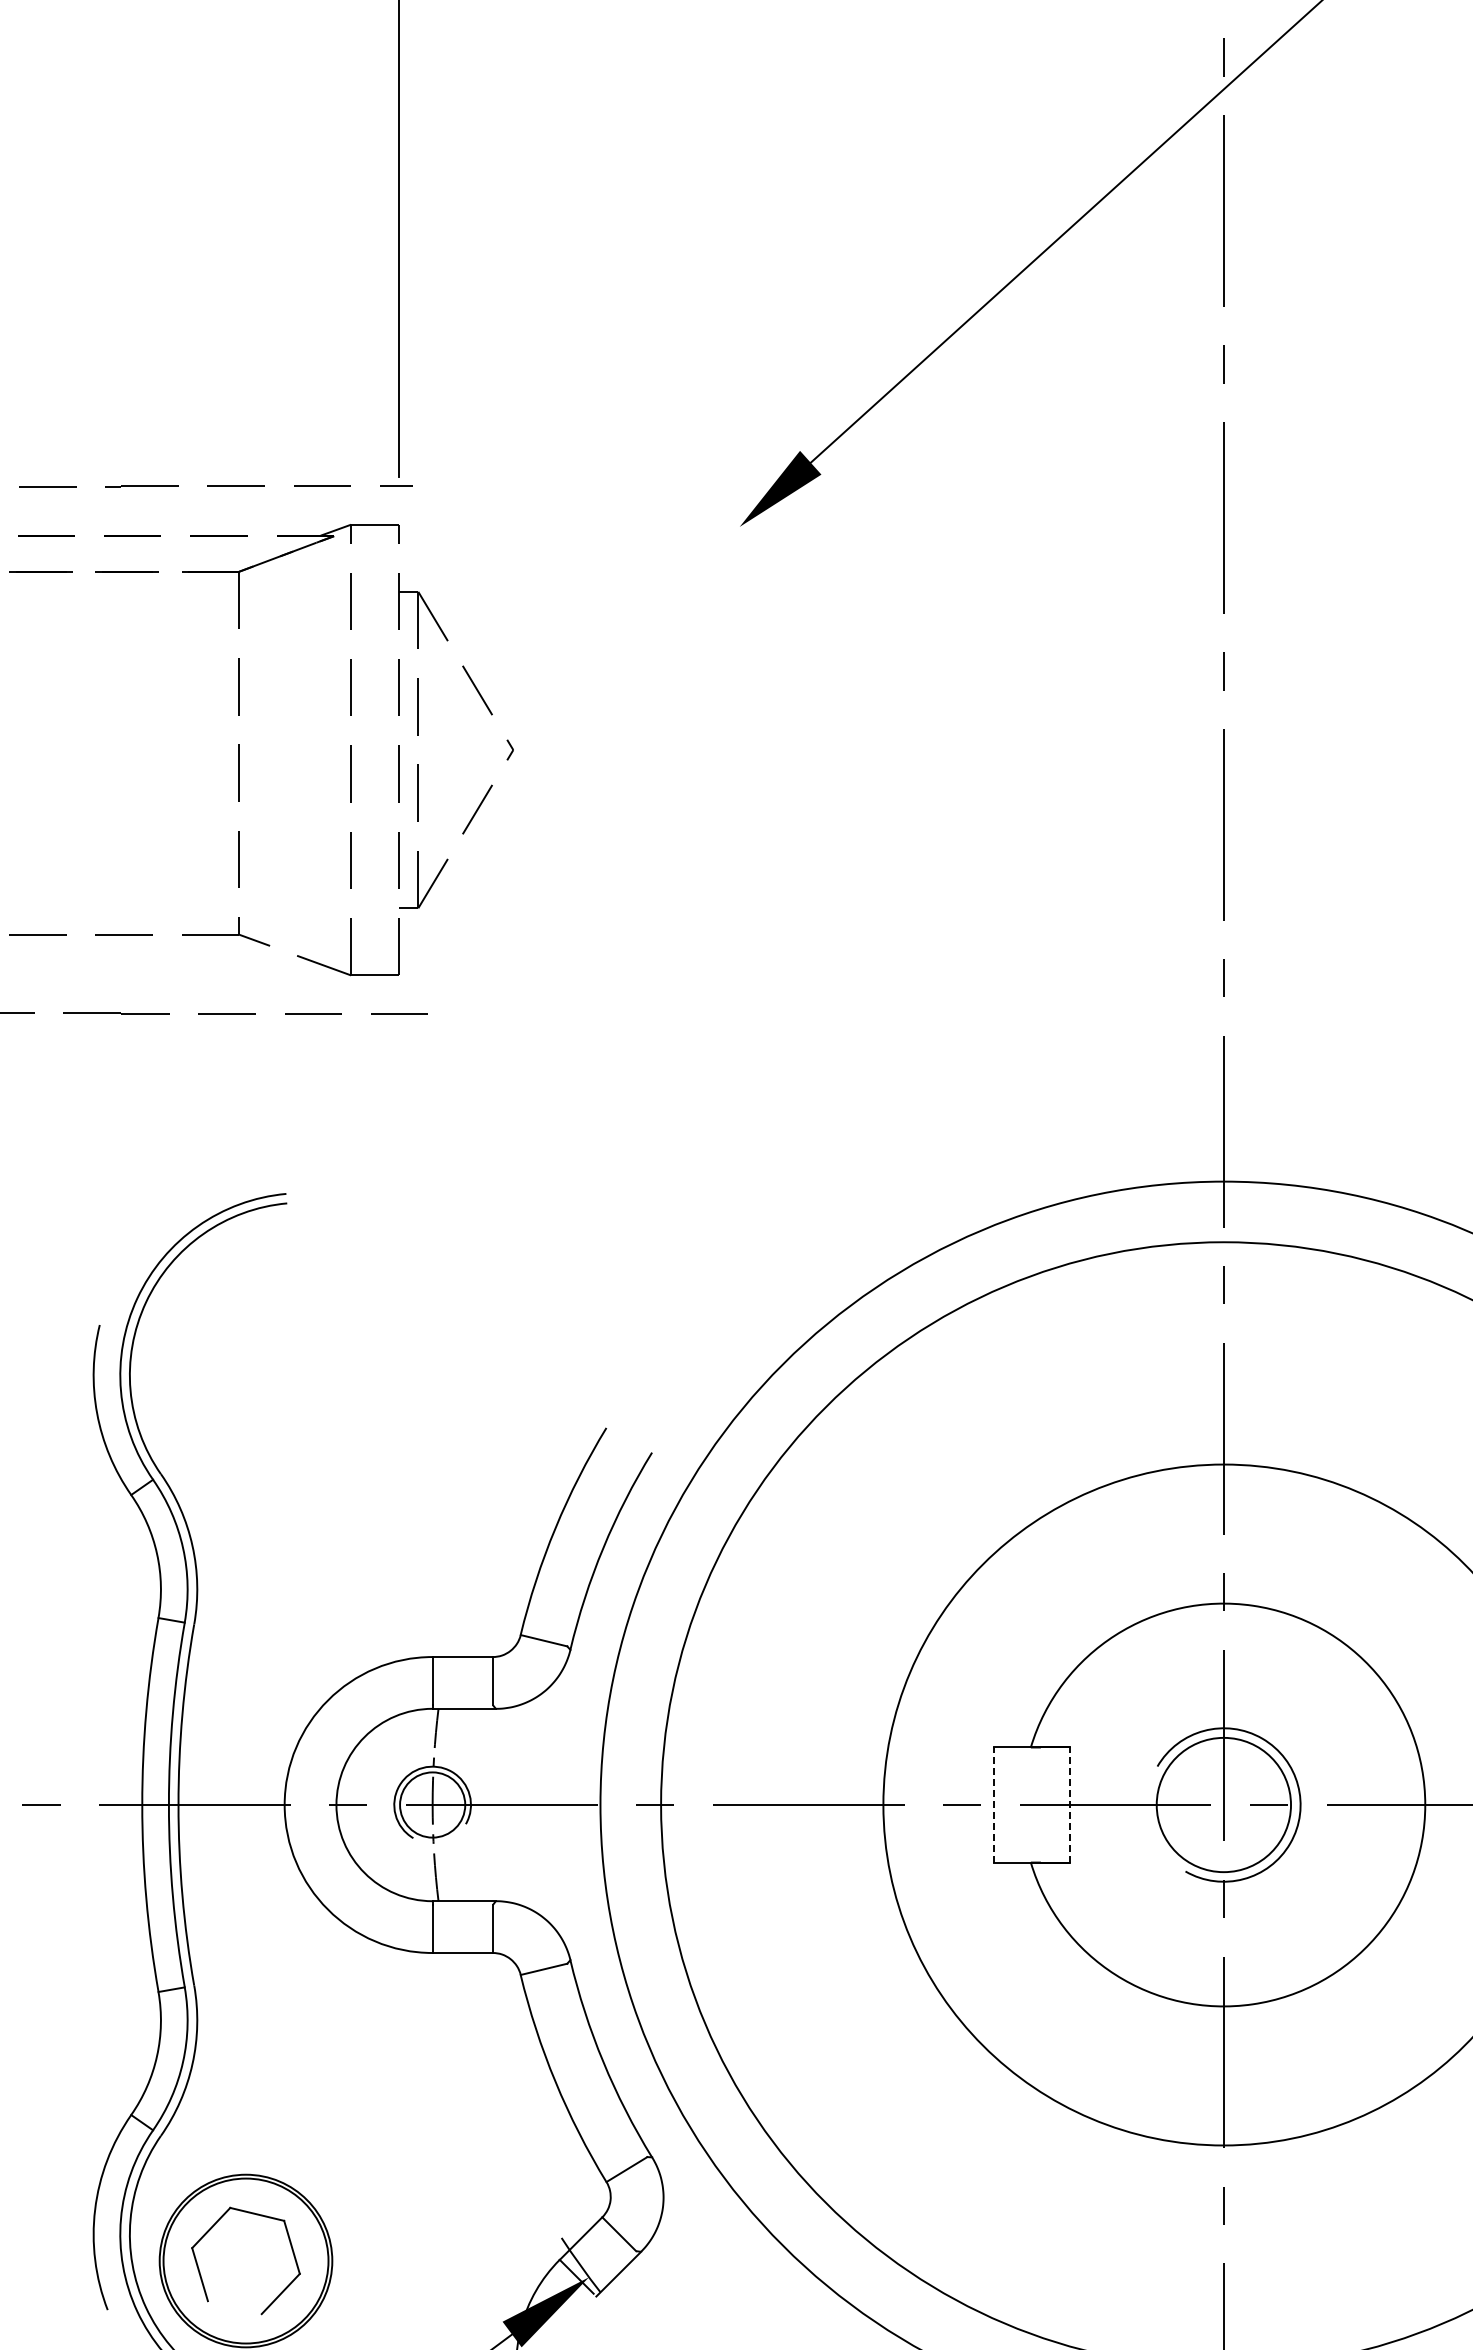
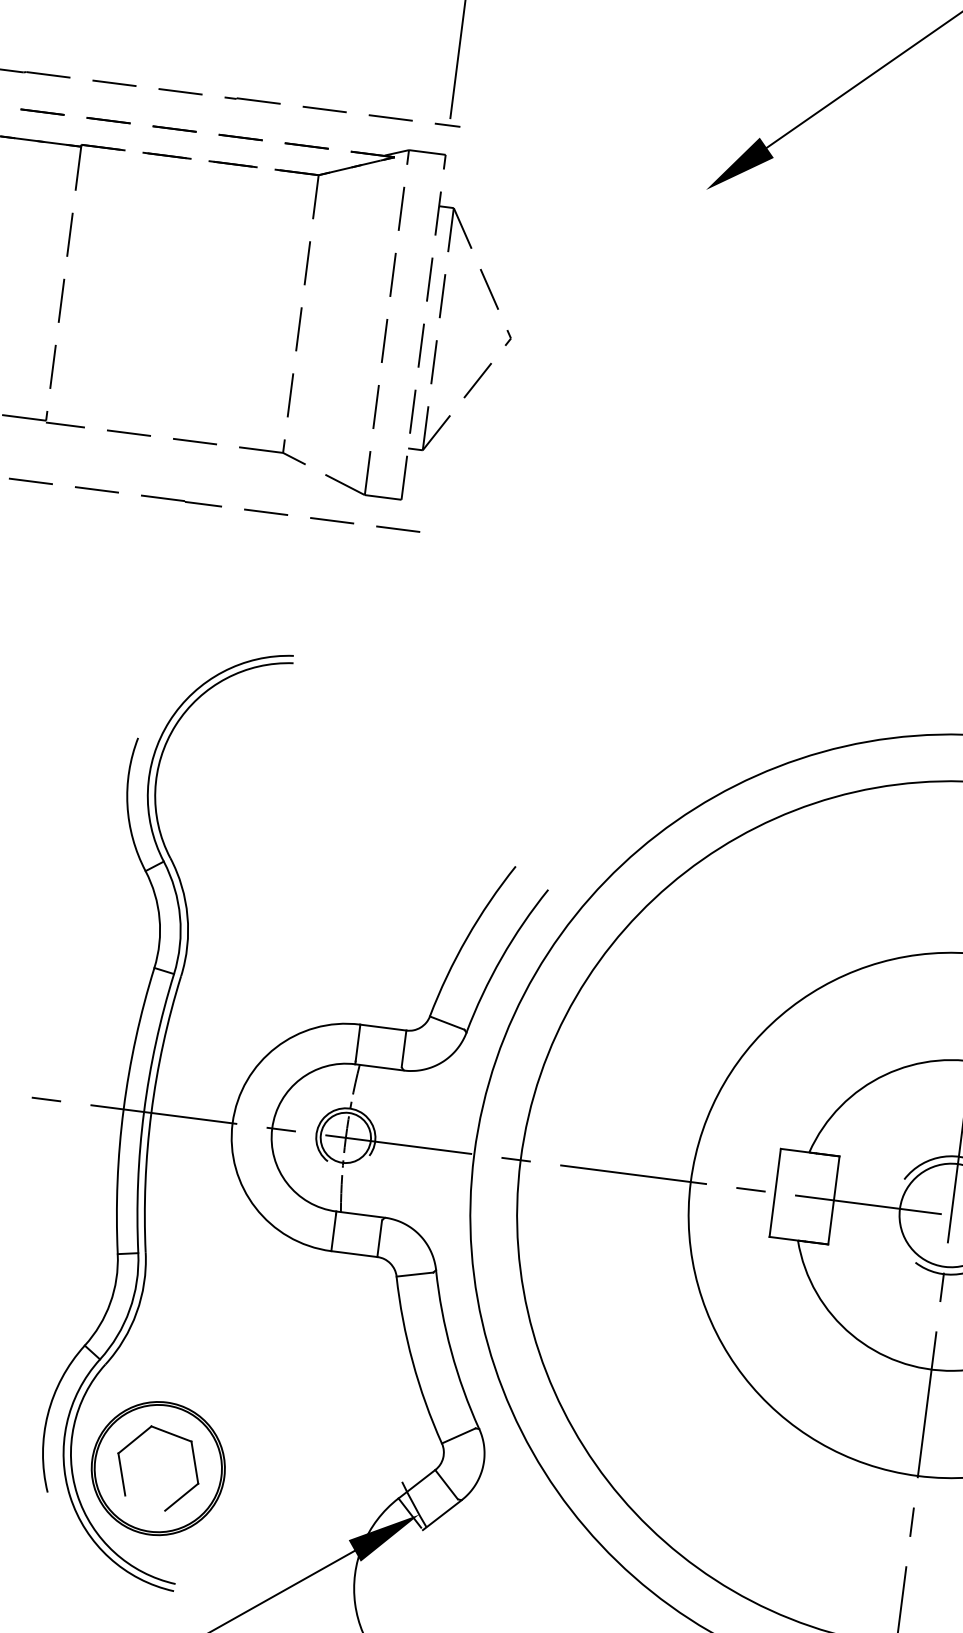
line: (993, 1805) -> (775, 1193), dashed -> solid
line: (1070, 1805) -> (833, 1200), dashed -> solid

